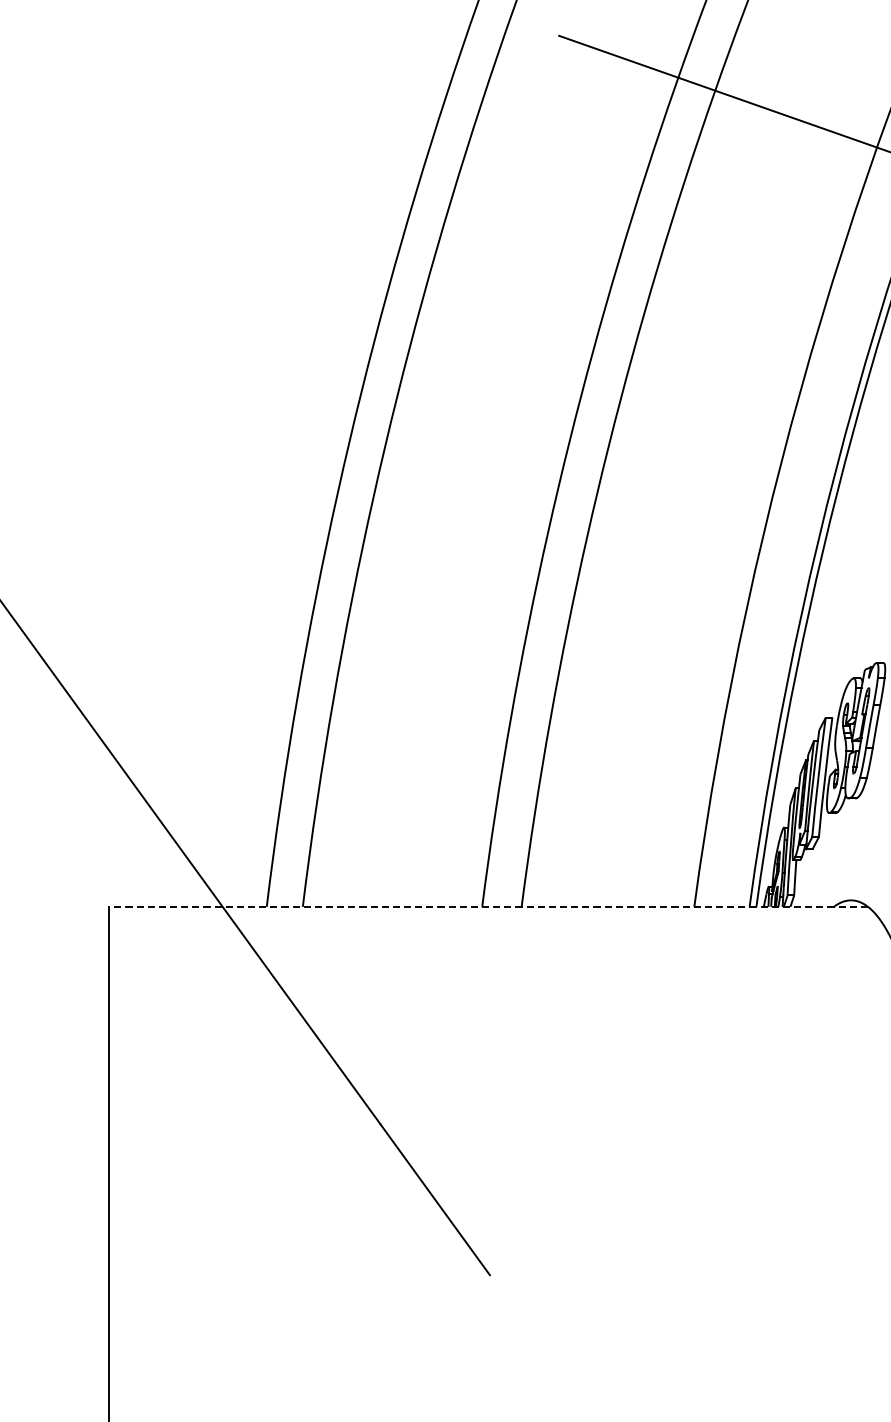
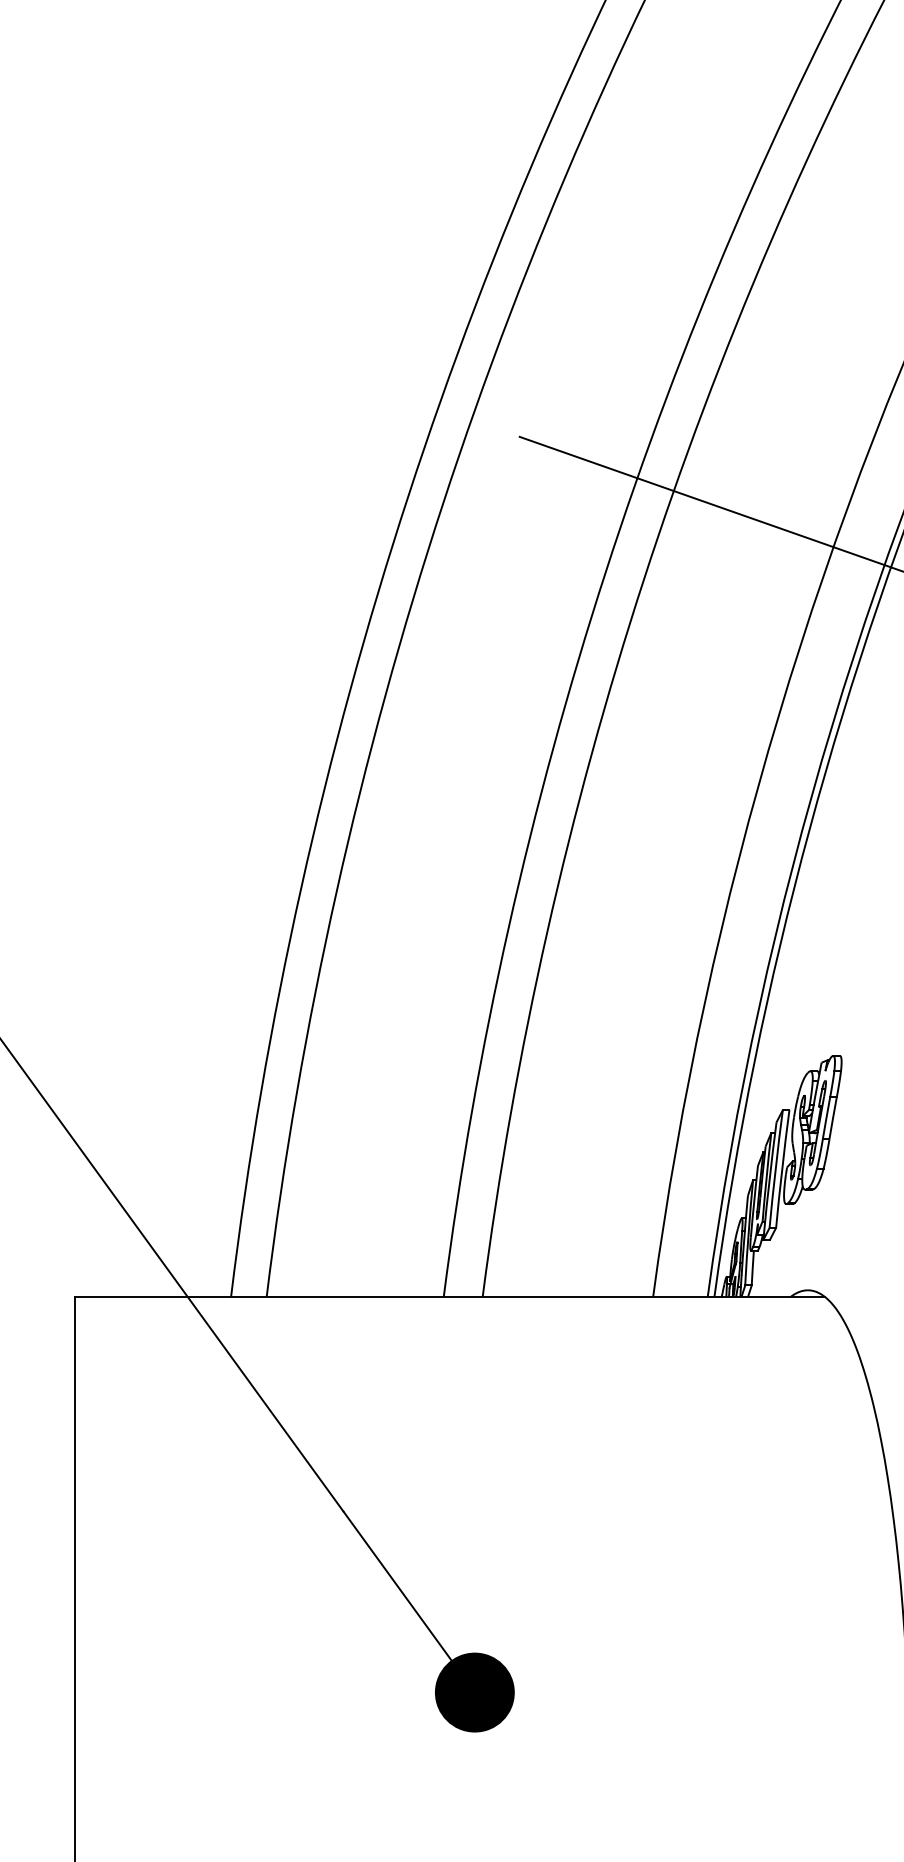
line: (489, 906) -> (450, 1296), dashed -> solid
fill: (513, 1307) -> (474, 1692), added

